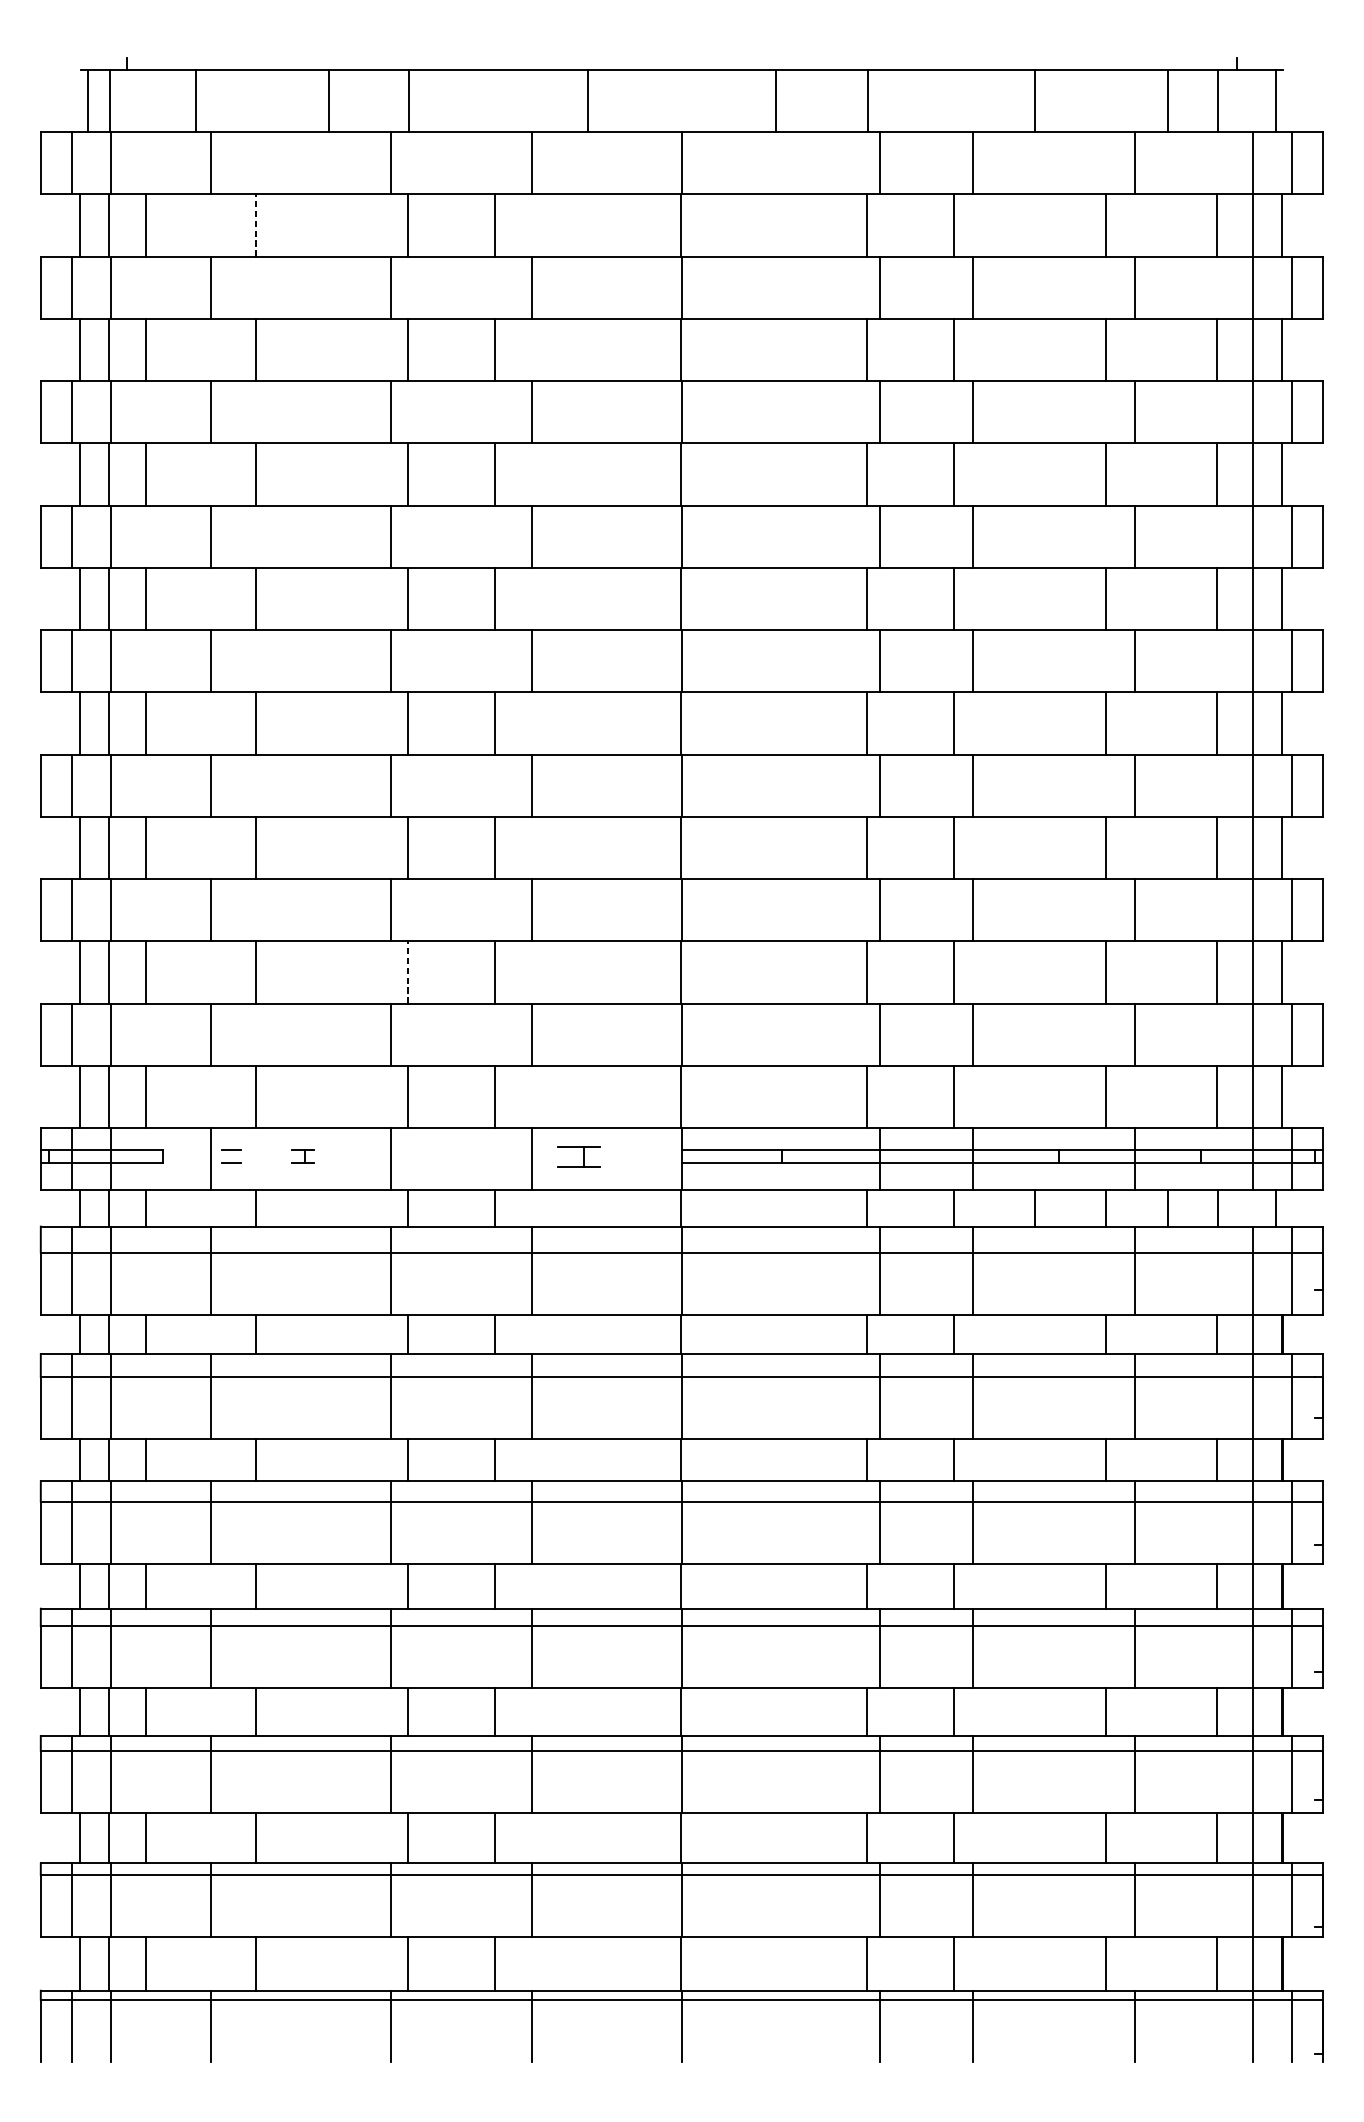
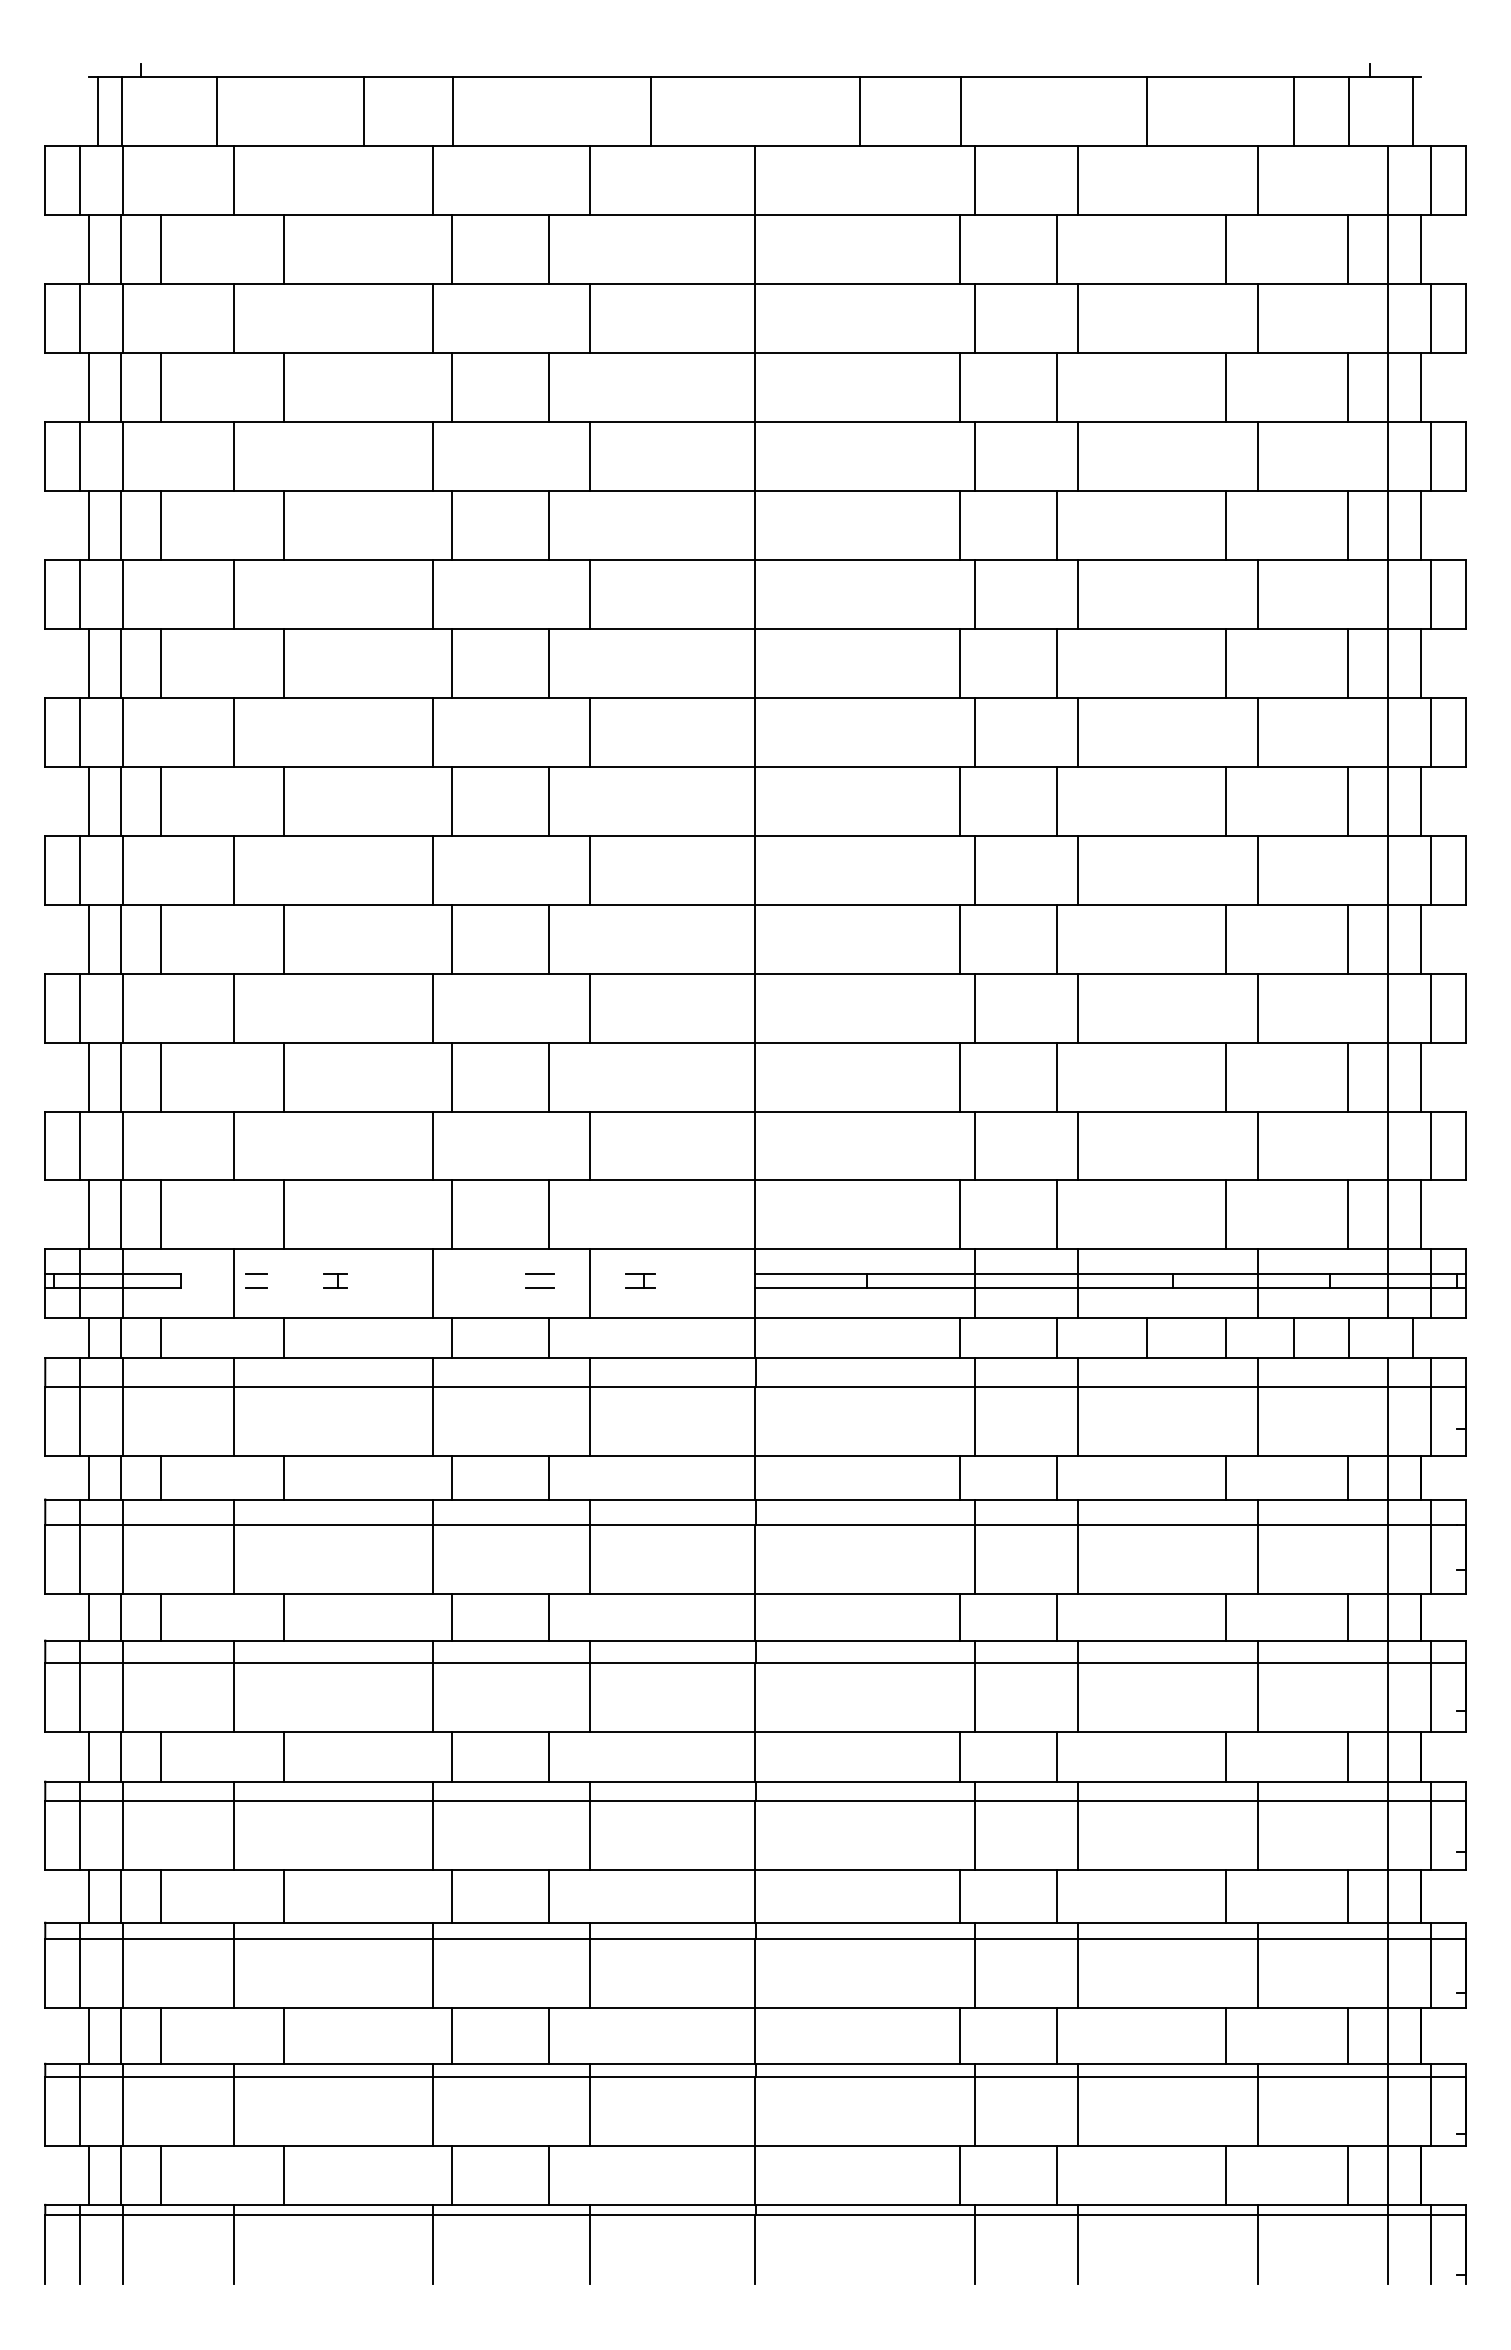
line: (255, 225) -> (283, 249), dashed -> solid
line: (408, 972) -> (452, 1076), dashed -> solid
line: (486, 1149) -> (539, 1273), added
part: (578, 1156) -> (640, 1280), size x0.62
line: (486, 1162) -> (539, 1287), added

